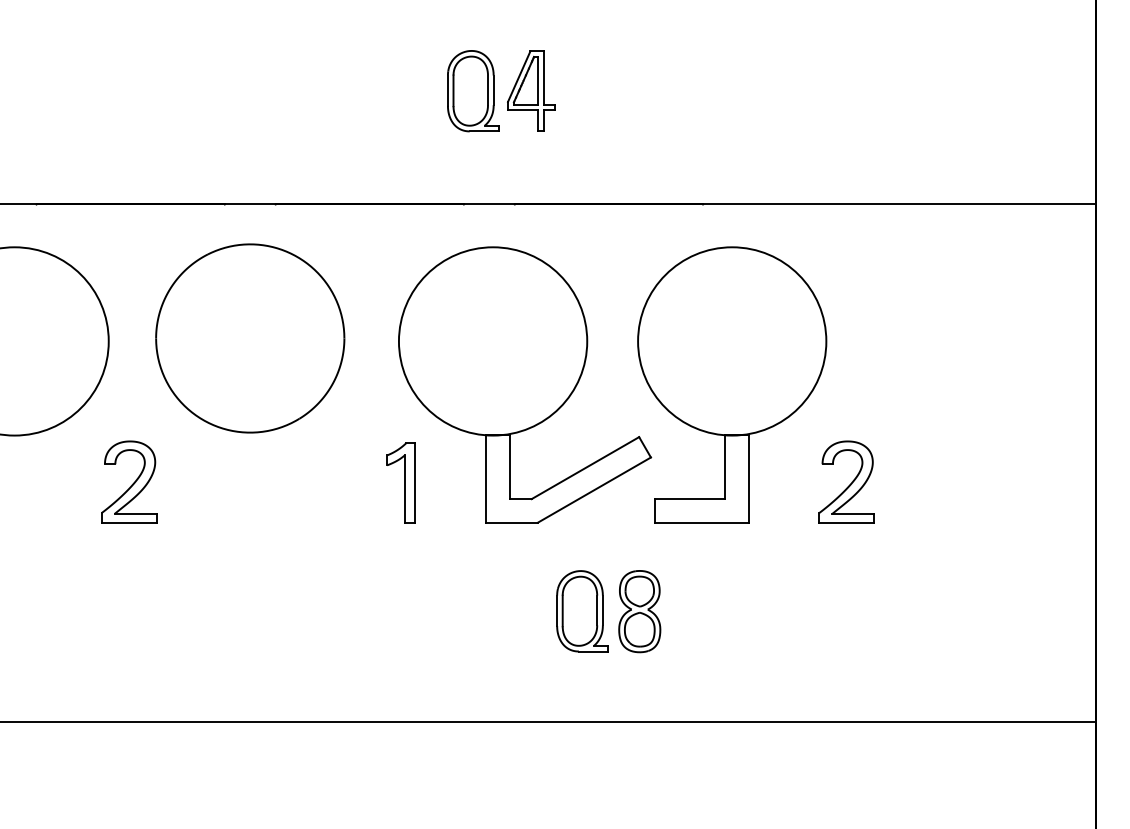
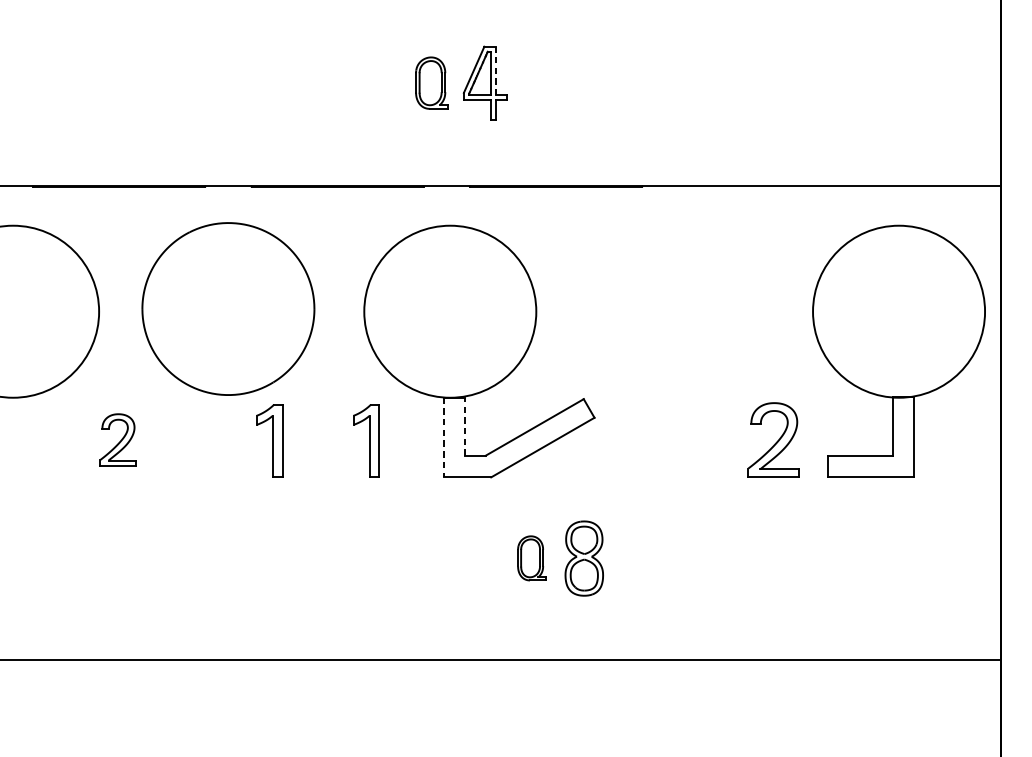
line: (543, 78) -> (496, 71), solid -> dashed
part: (473, 91) -> (432, 83), size x0.7
part: (732, 384) -> (899, 351), moved
line: (509, 467) -> (465, 426), solid -> dashed
line: (486, 479) -> (444, 437), solid -> dashed
part: (129, 481) -> (118, 439), size x0.7
part: (294, 482) -> (268, 440), added
part: (582, 611) -> (531, 558), size x0.6

